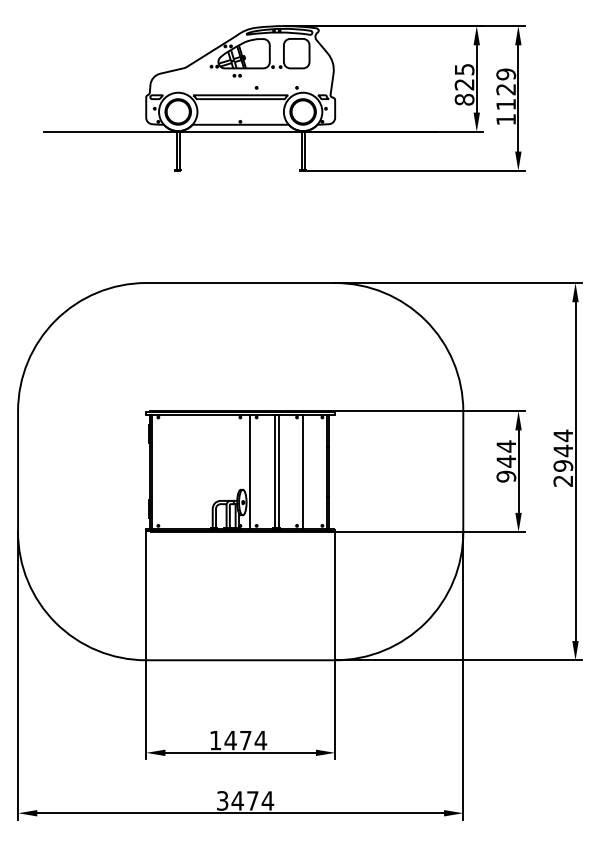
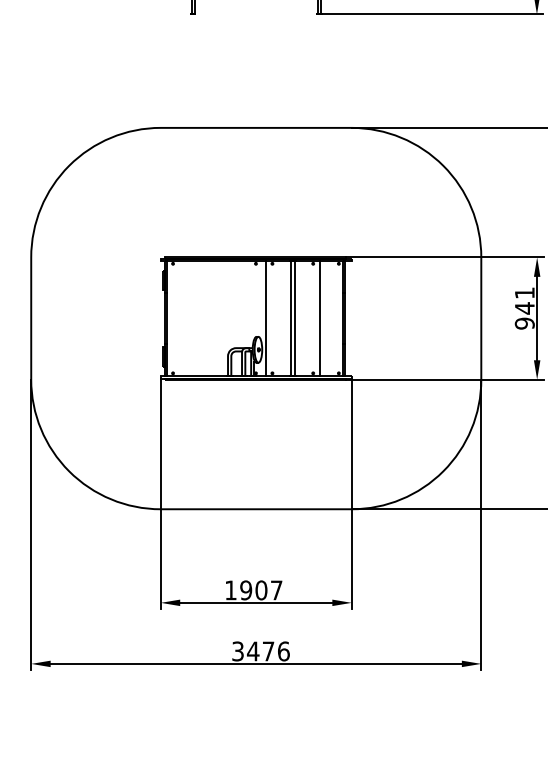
text: (505, 446) -> (523, 293), 944 -> 941
text: (245, 740) -> (261, 590), 1474 -> 1907
text: (267, 800) -> (283, 651), 3474 -> 3476

